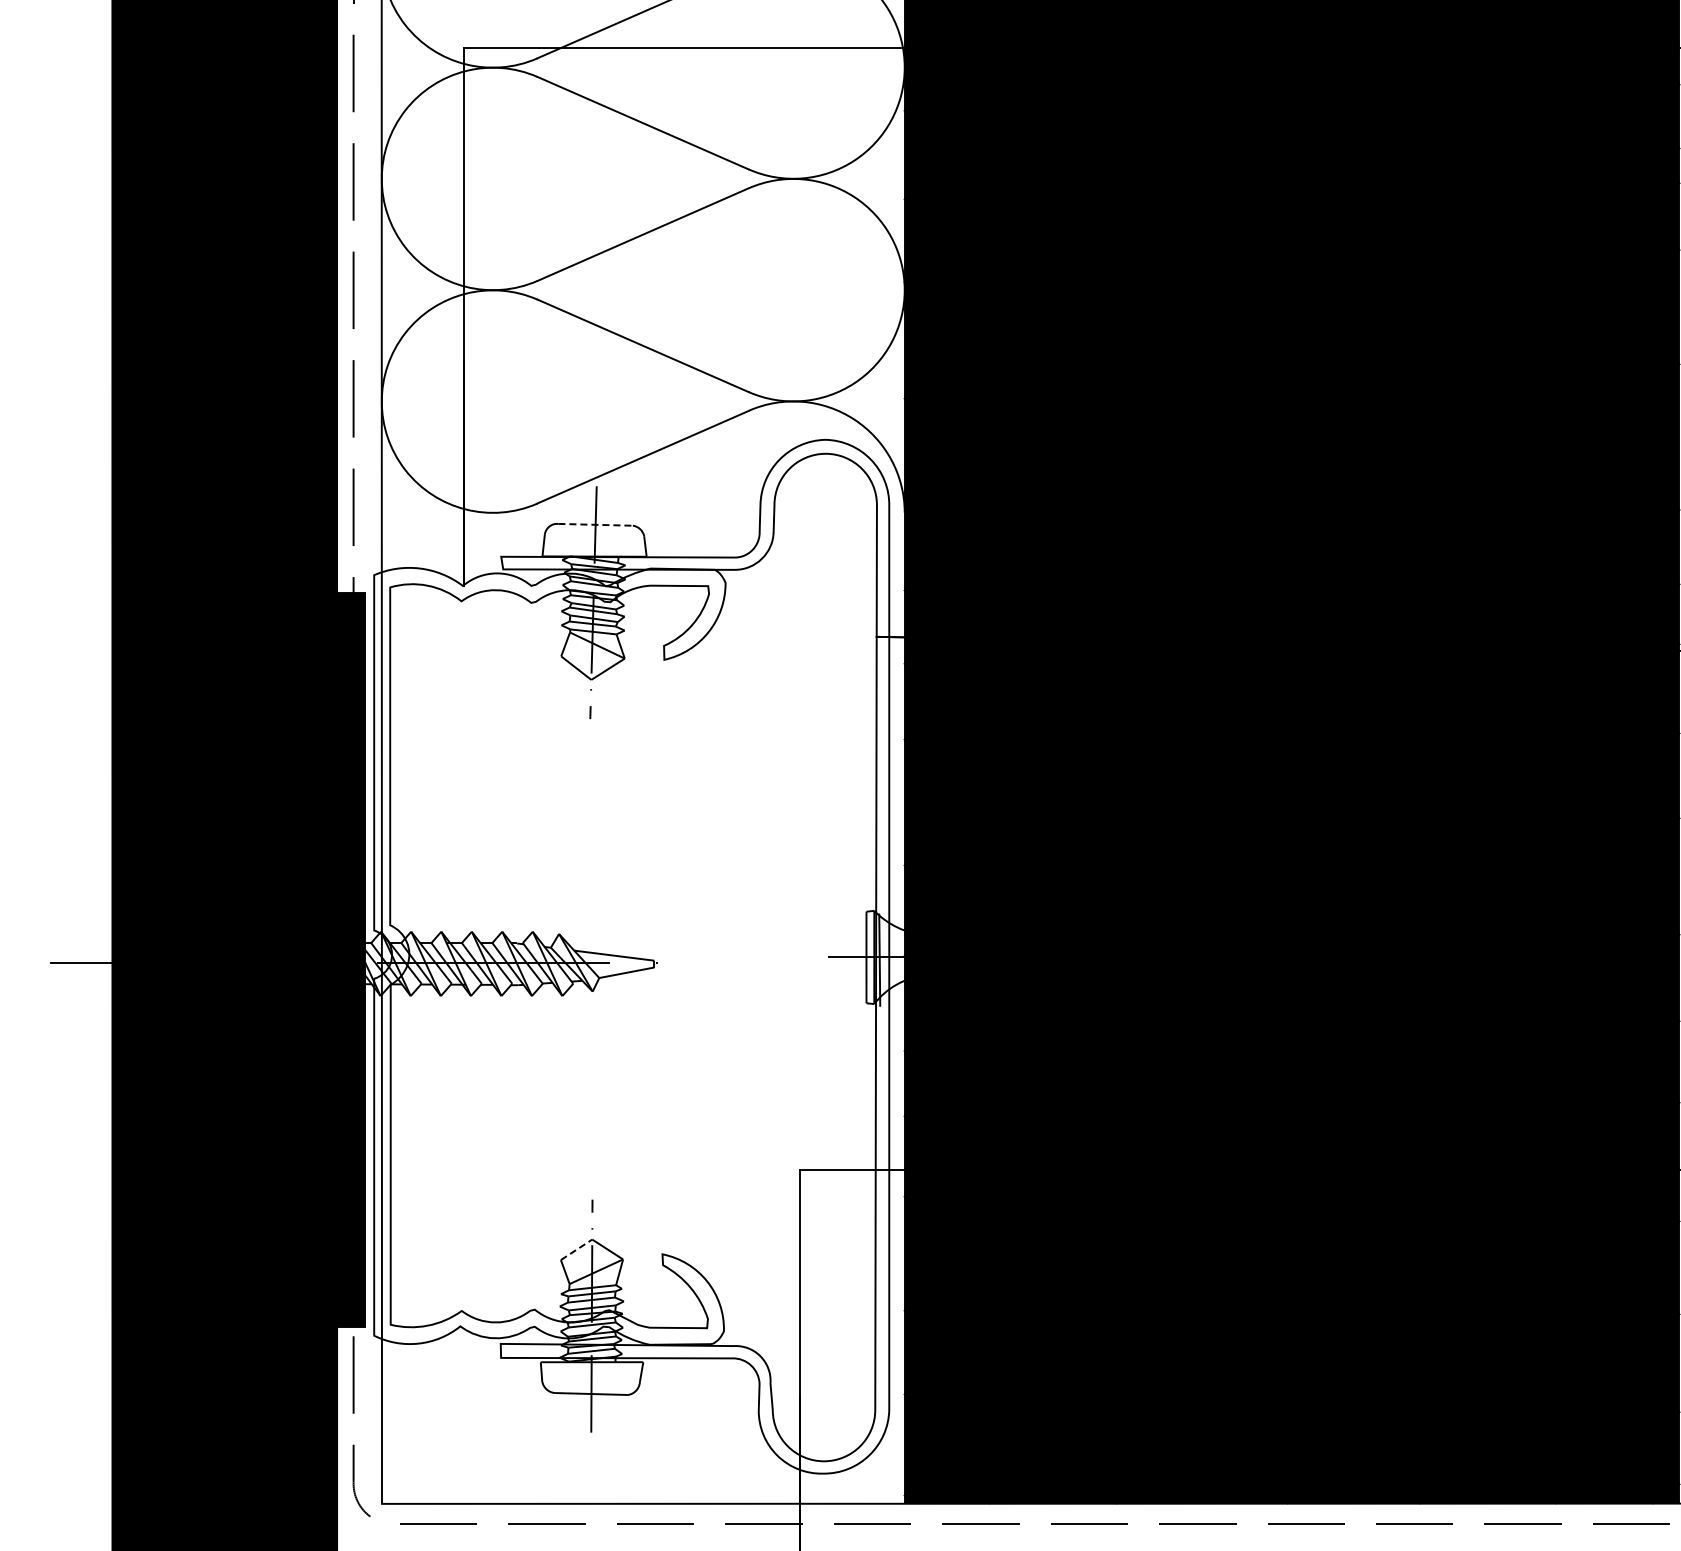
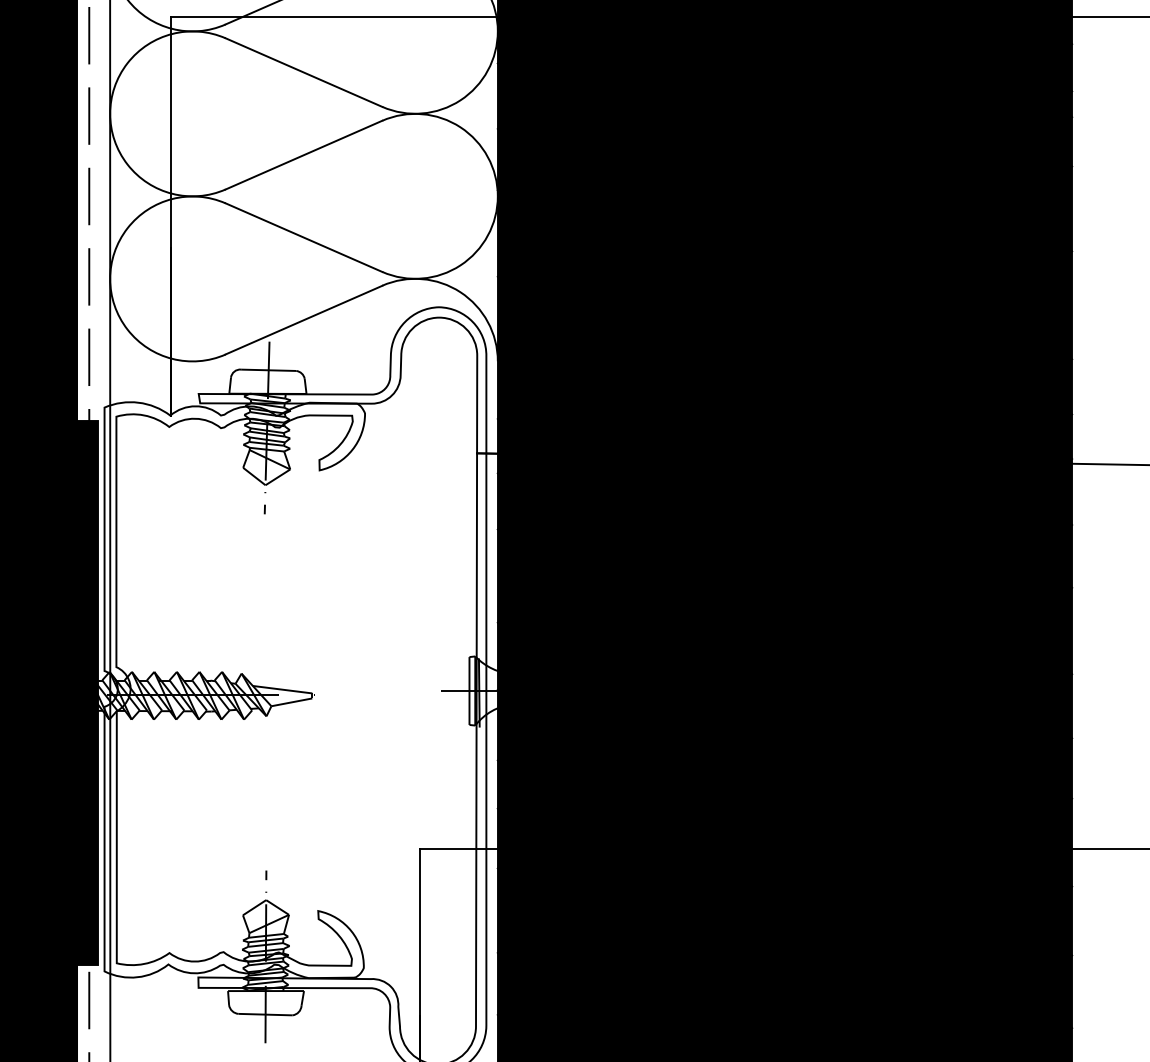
line: (596, 524) -> (269, 370), dashed -> solid
line: (576, 1249) -> (254, 907), dashed -> solid

